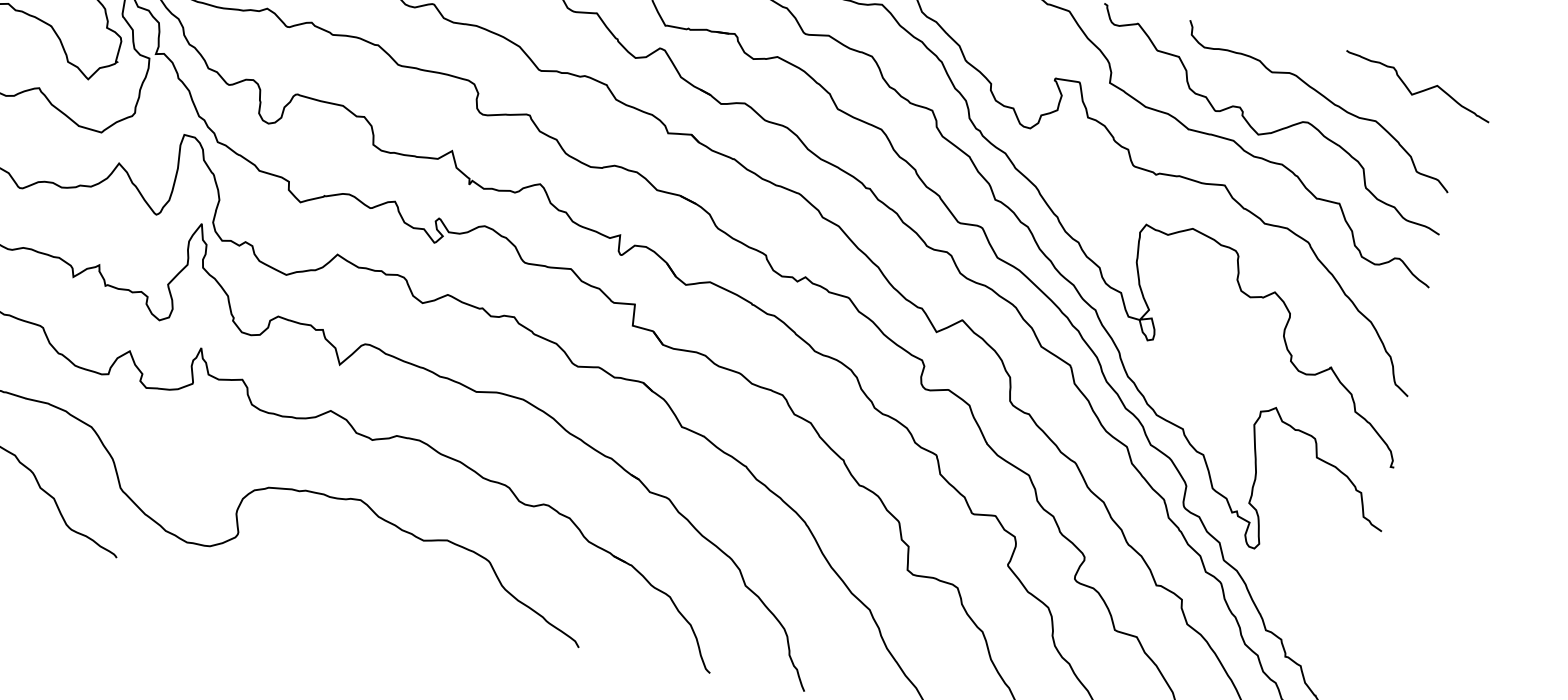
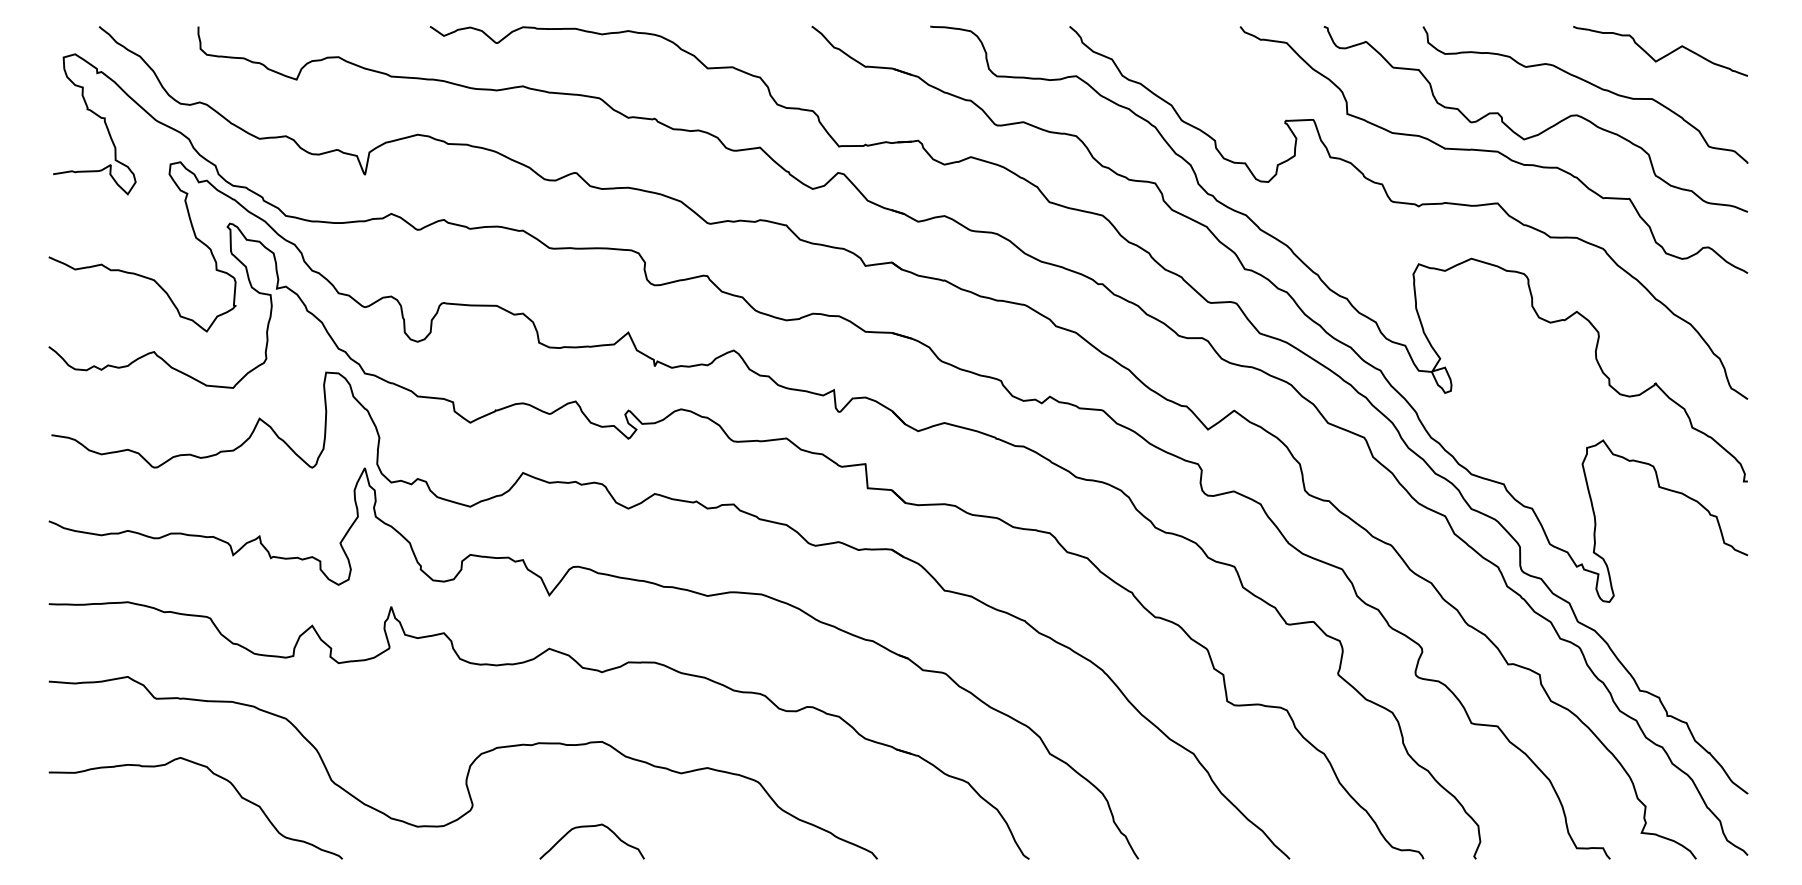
curve: (1418, 91) -> (1662, 56), moved
curve: (336, 572) -> (590, 827), added

